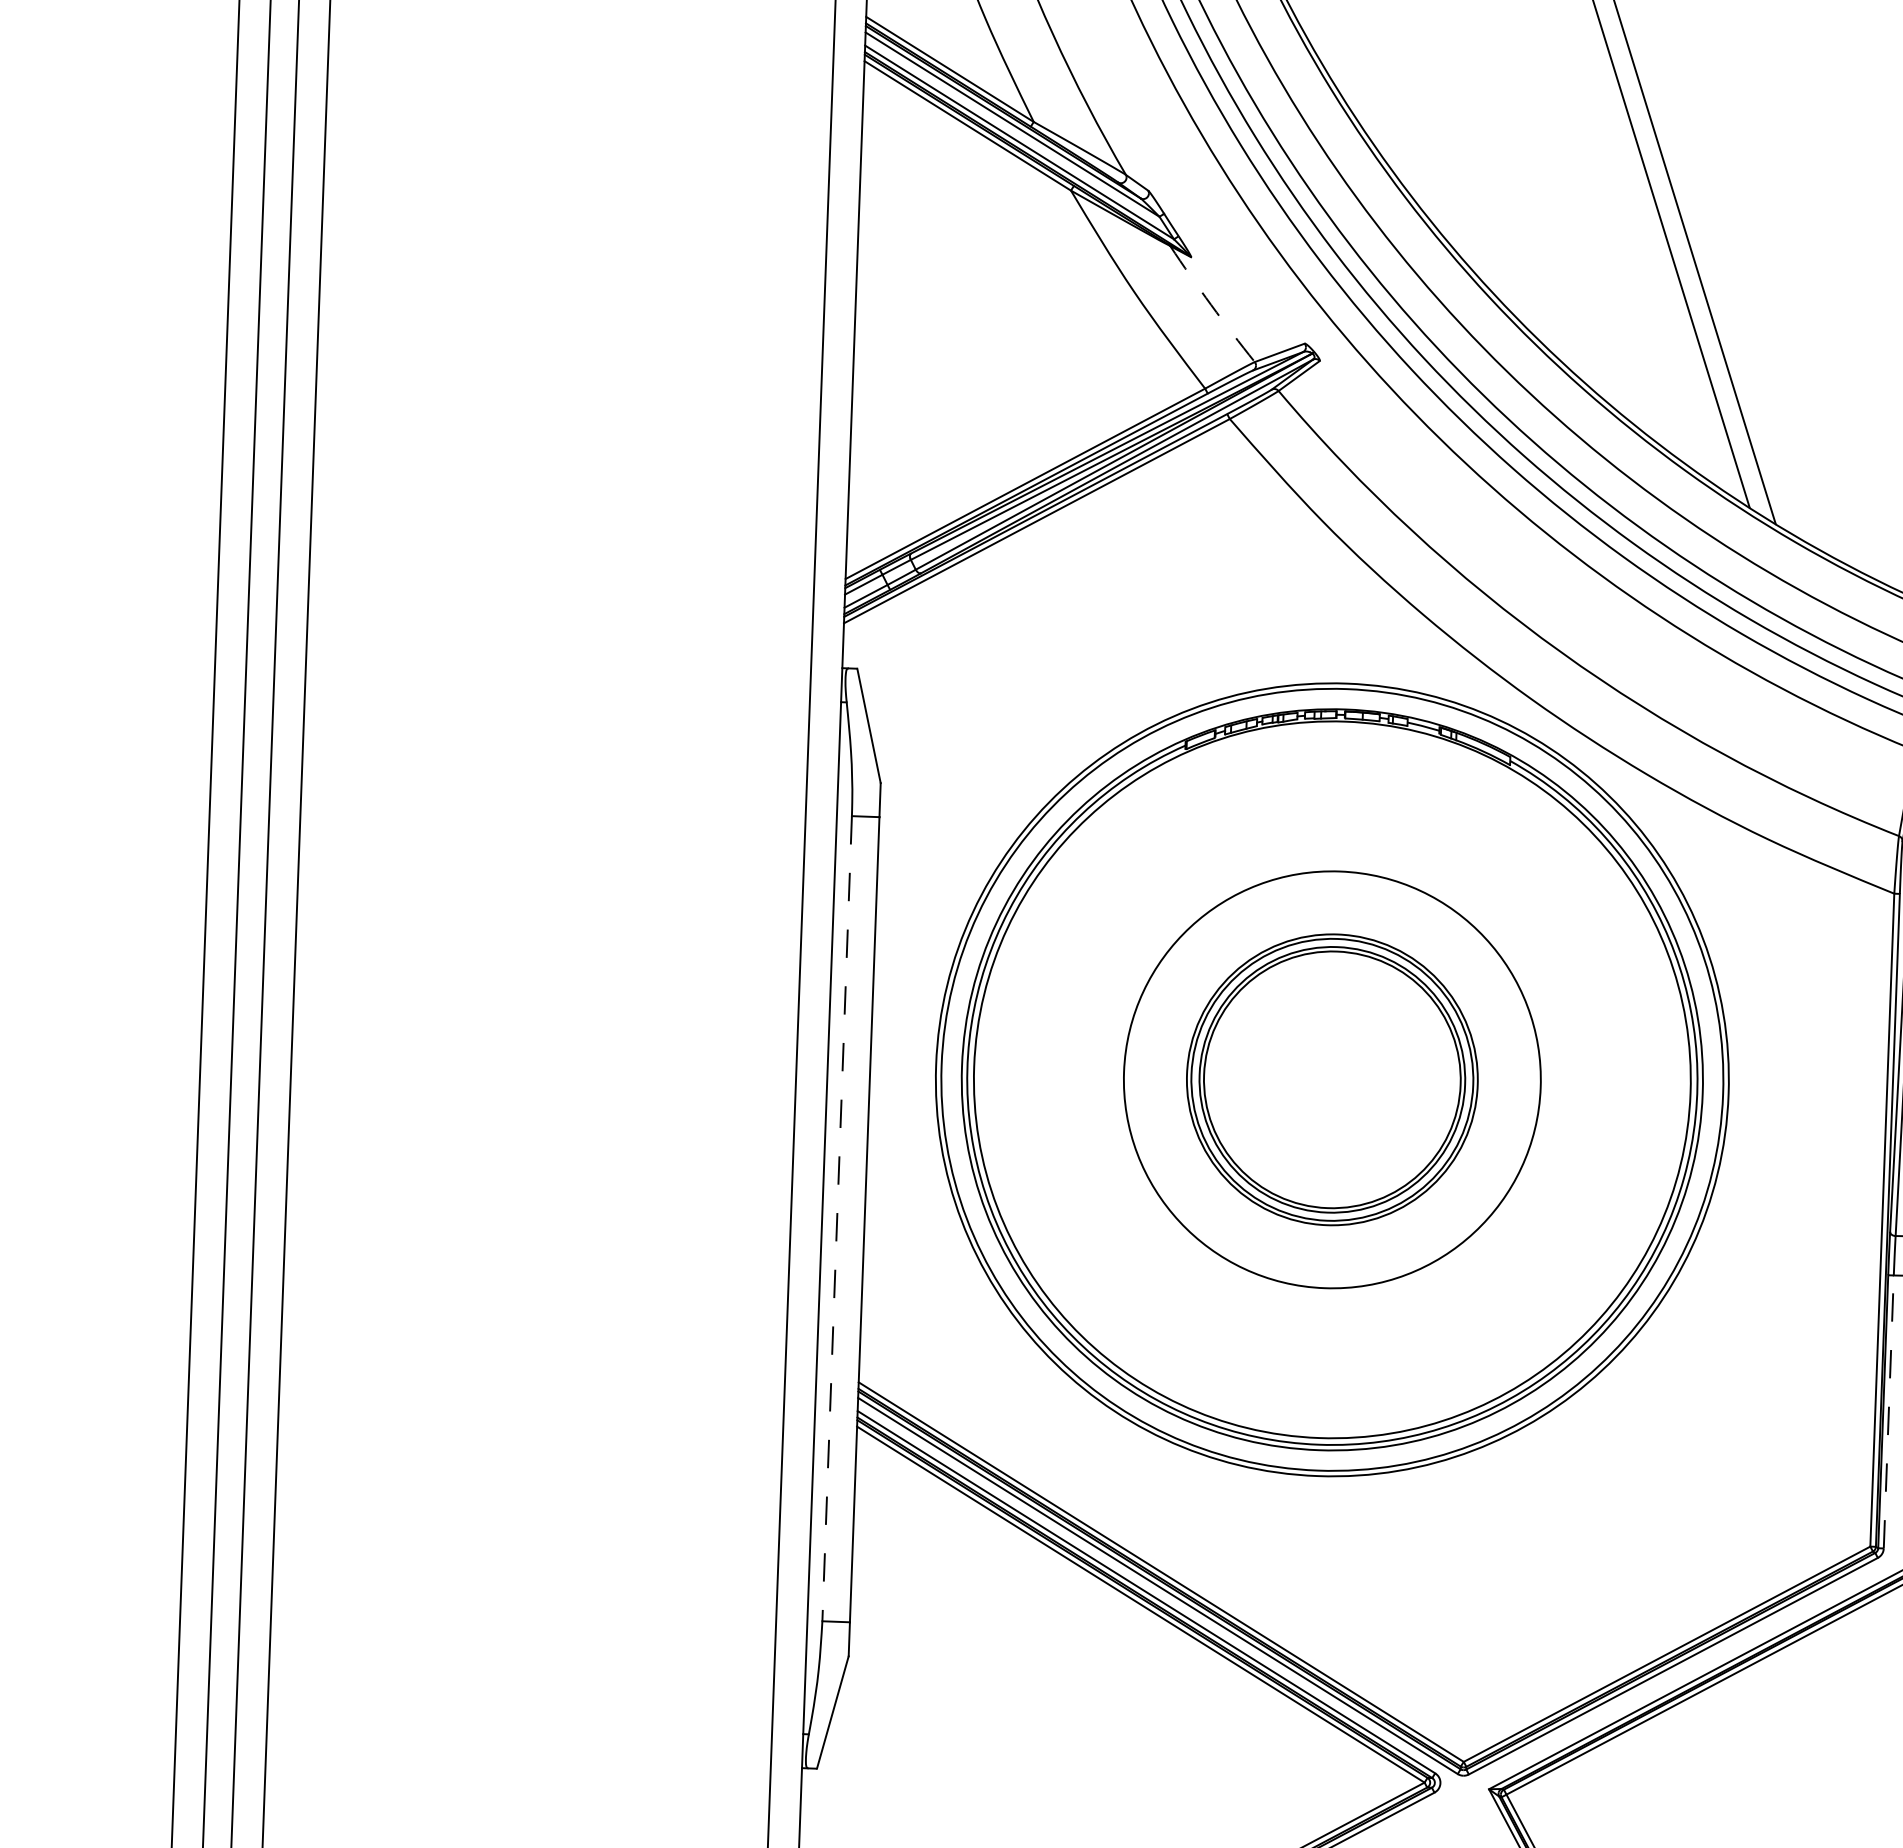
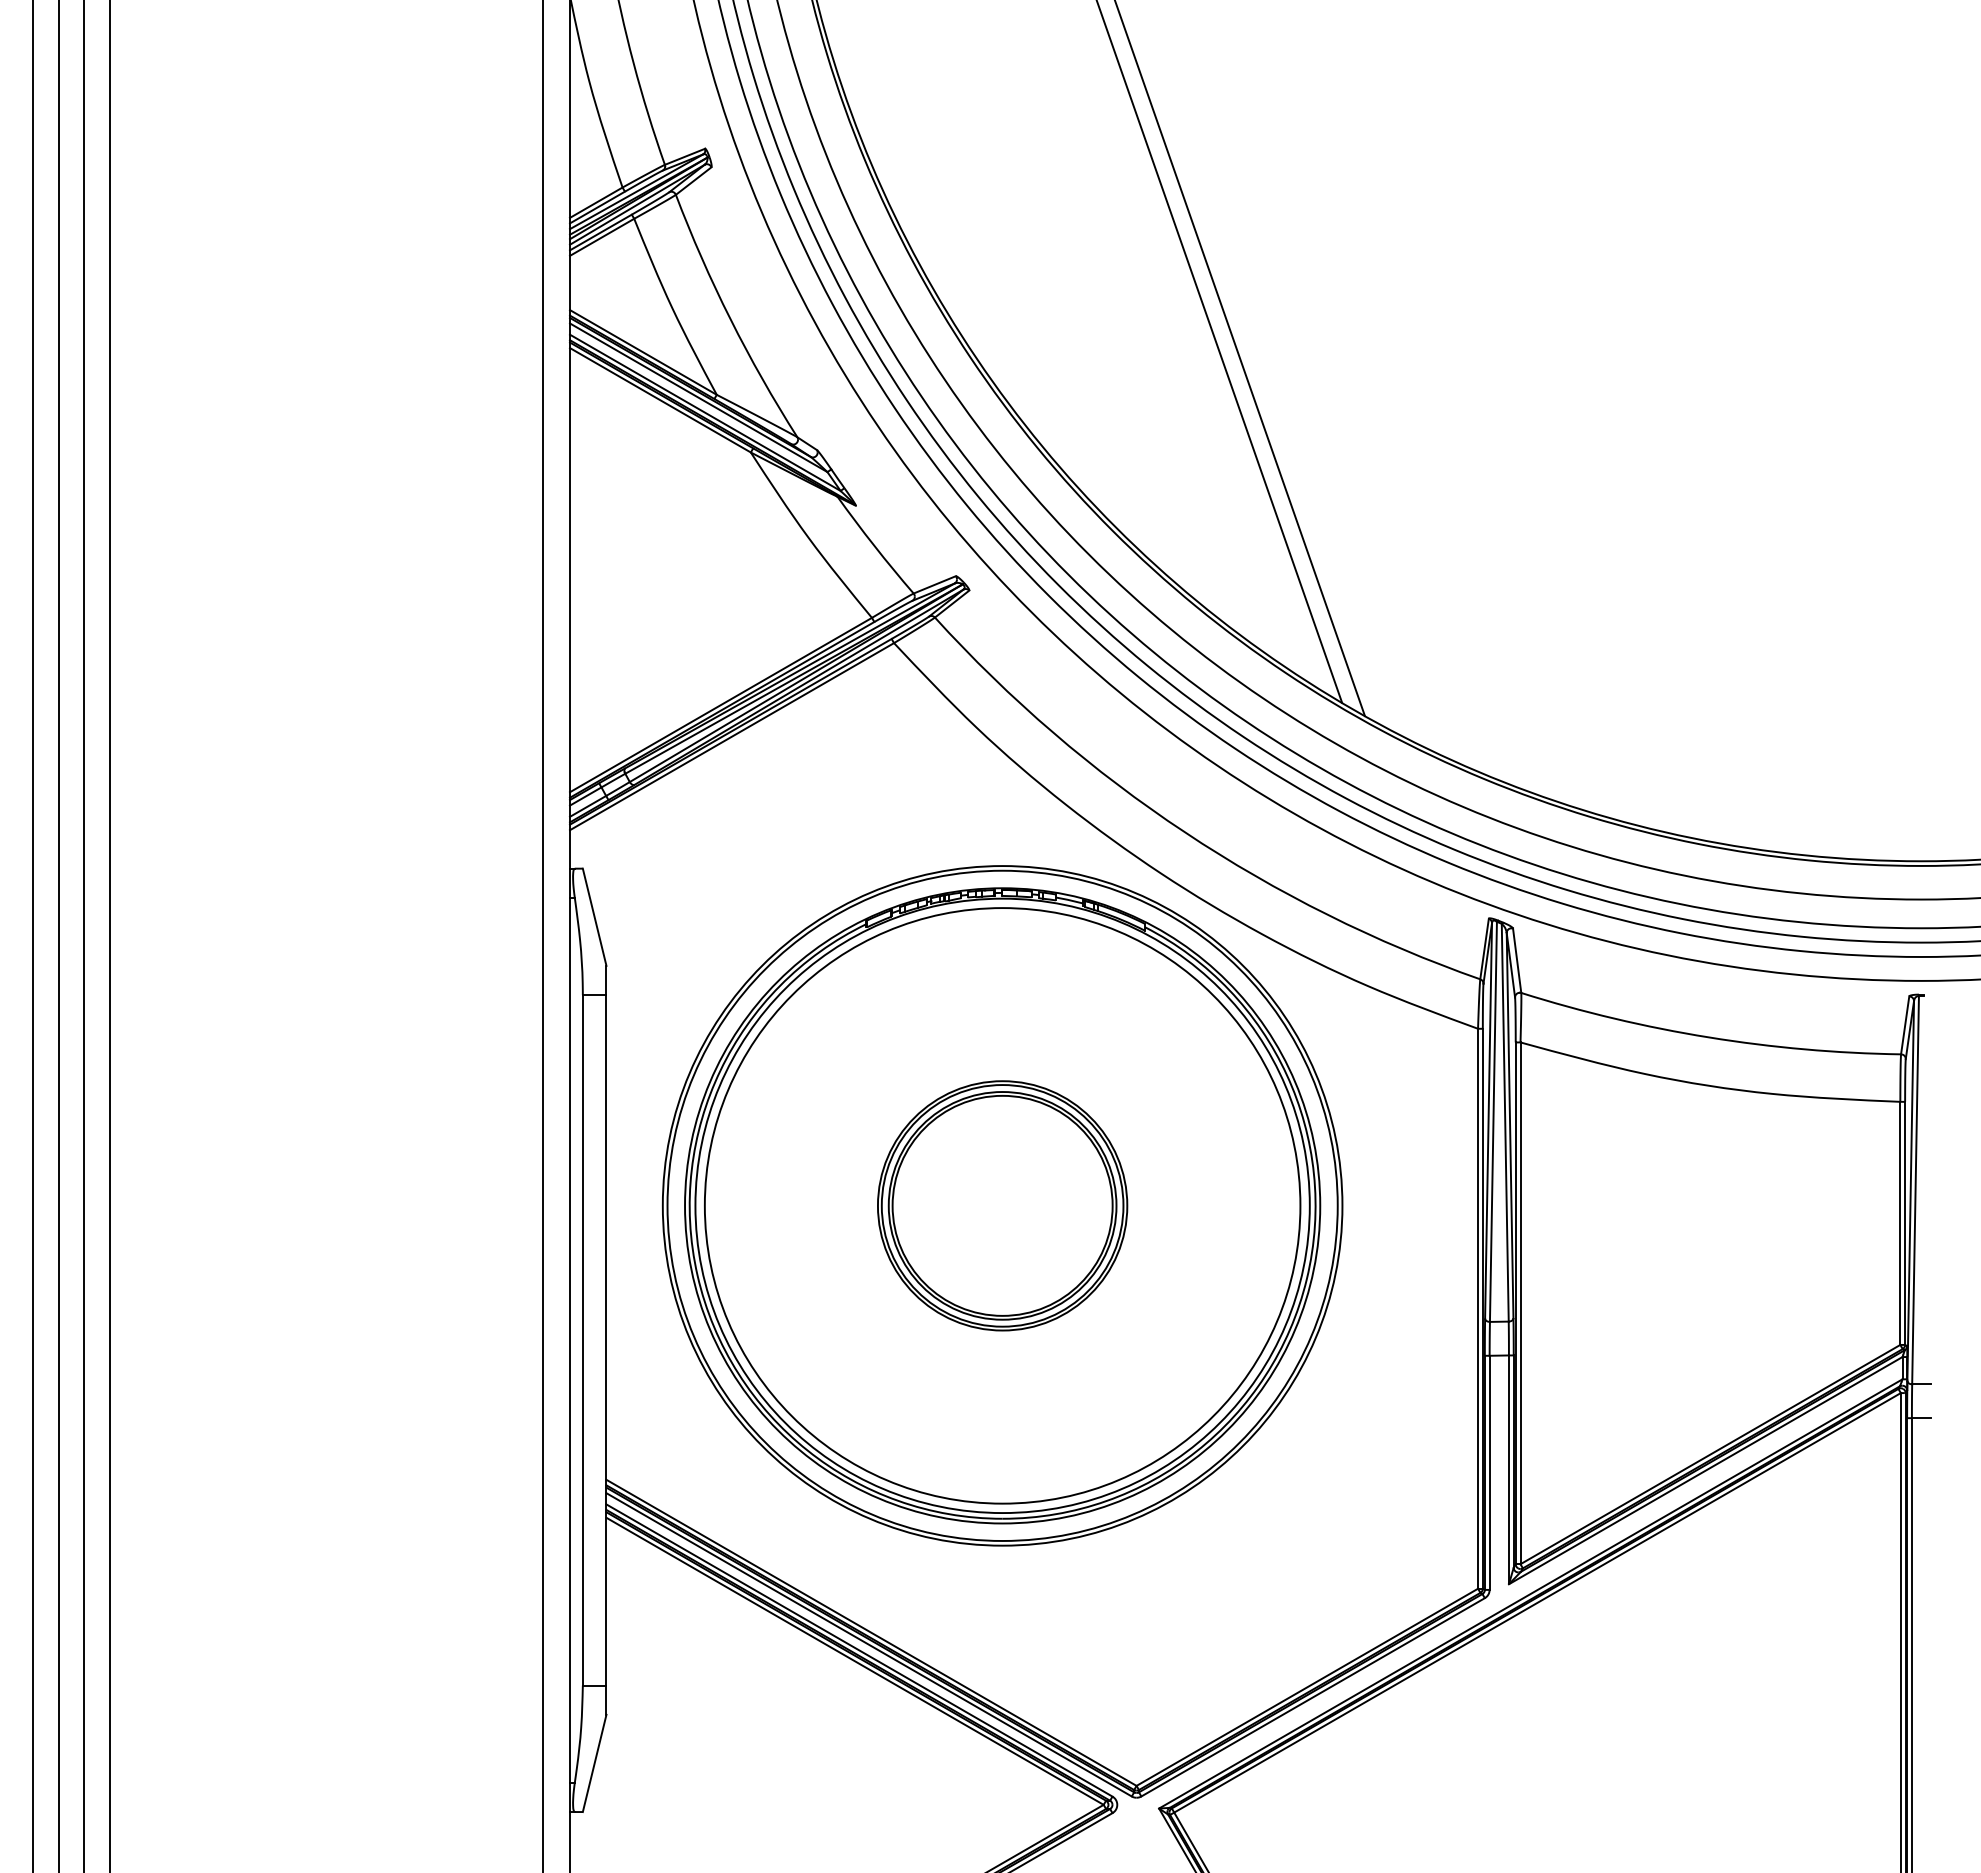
arc: (1211, 305) -> (874, 546), dashed -> solid
circle: (1332, 1079) -> (1002, 1205), size x1.67
line: (836, 1218) -> (582, 1340), dashed -> solid
line: (1888, 1411) -> (1489, 1472), dashed -> solid

